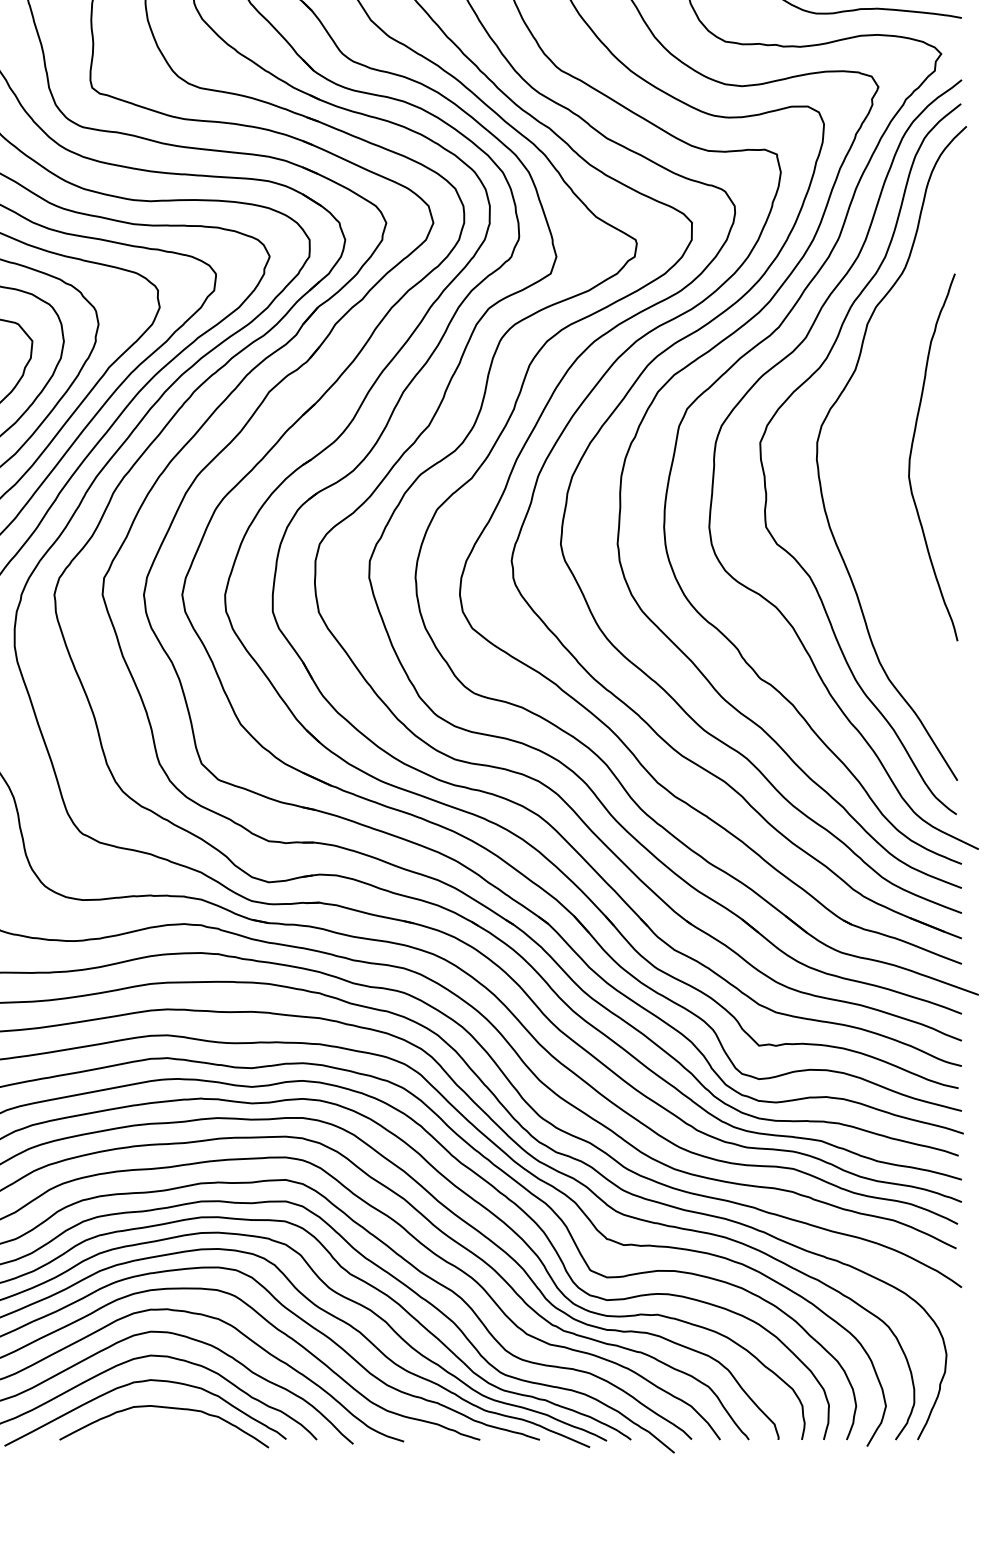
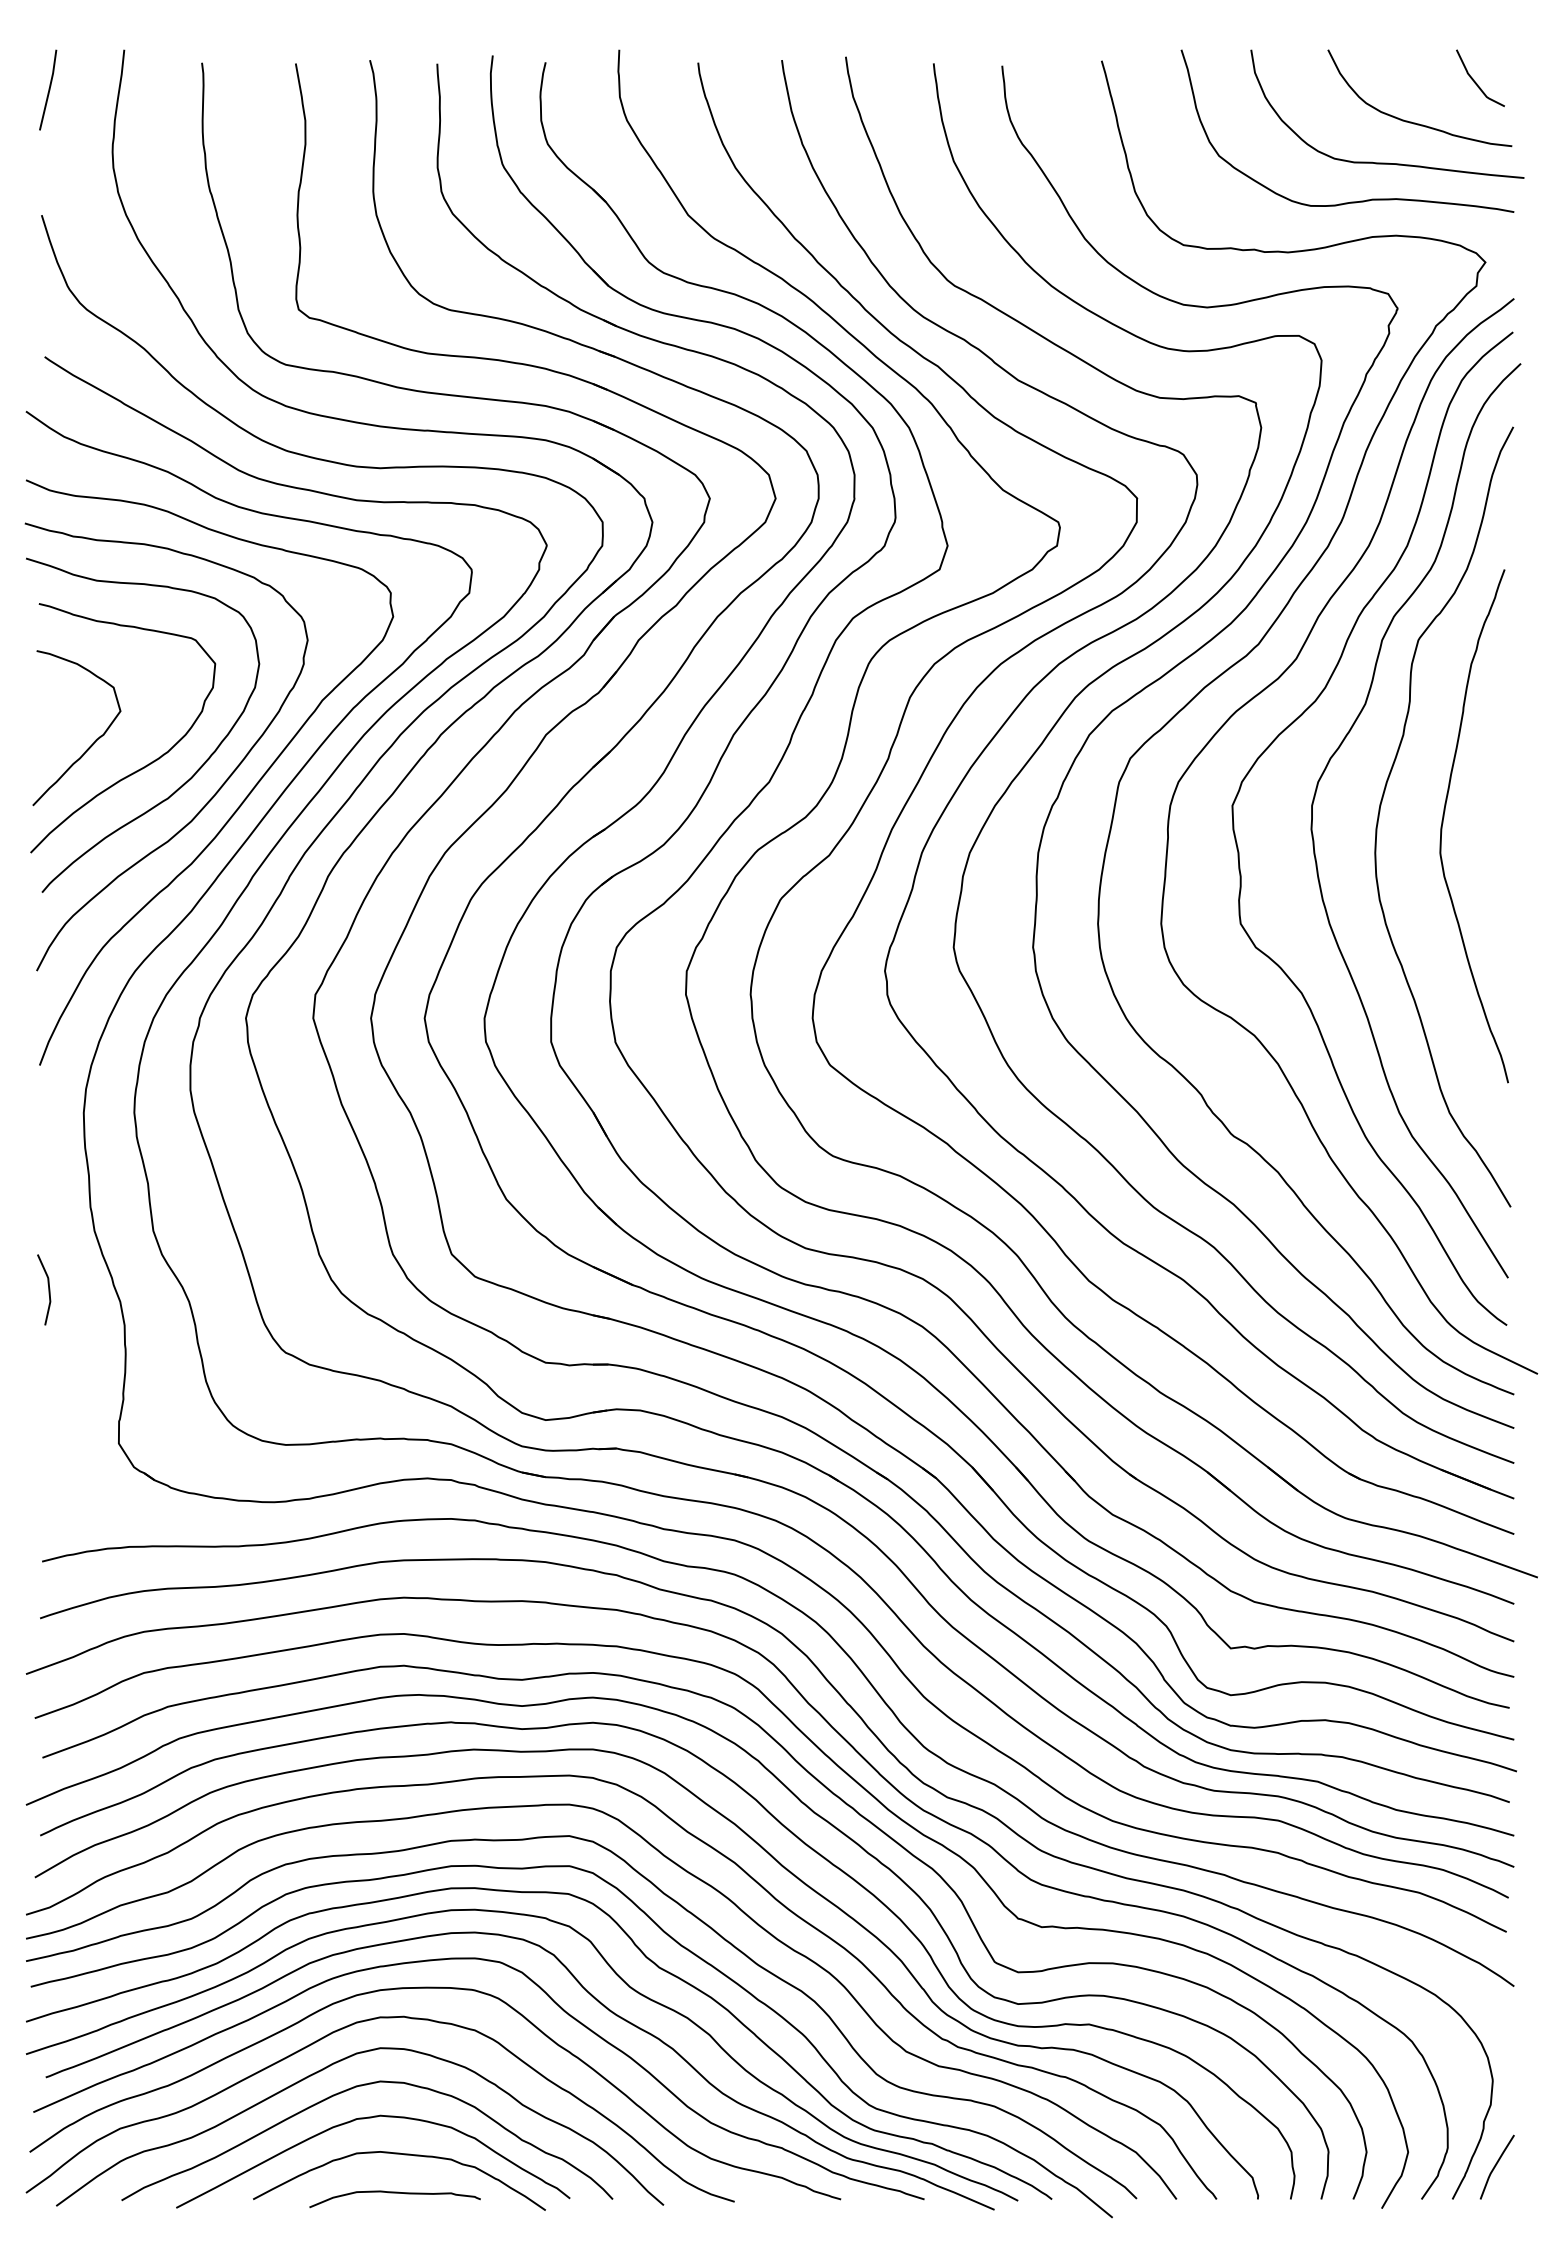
curve: (867, 440) -> (1382, 802), added
line: (949, 1415) -> (1496, 2165), added
curve: (160, 1435) -> (394, 2193), added

